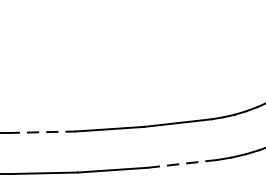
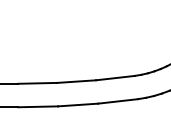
line: (41, 132) -> (37, 83), dashed -> solid
line: (183, 163) -> (118, 101), dashed -> solid

